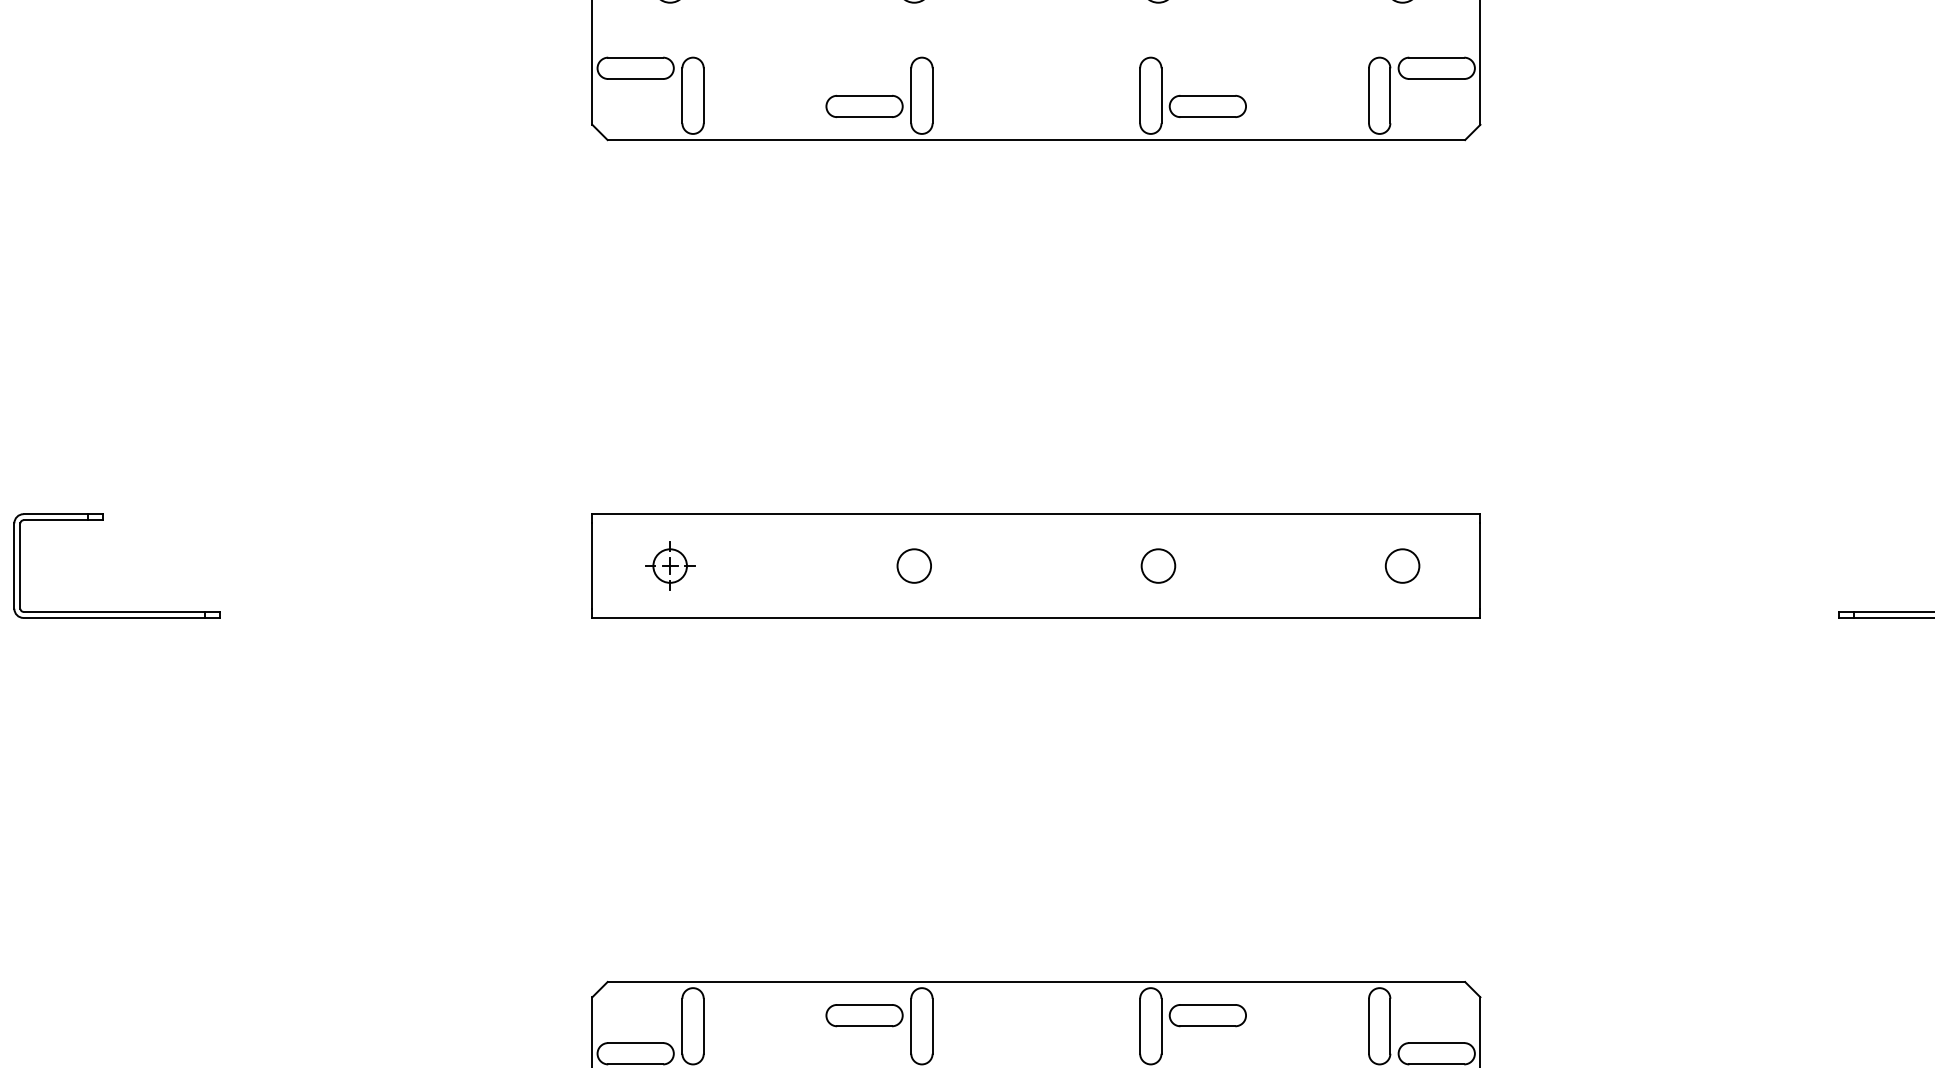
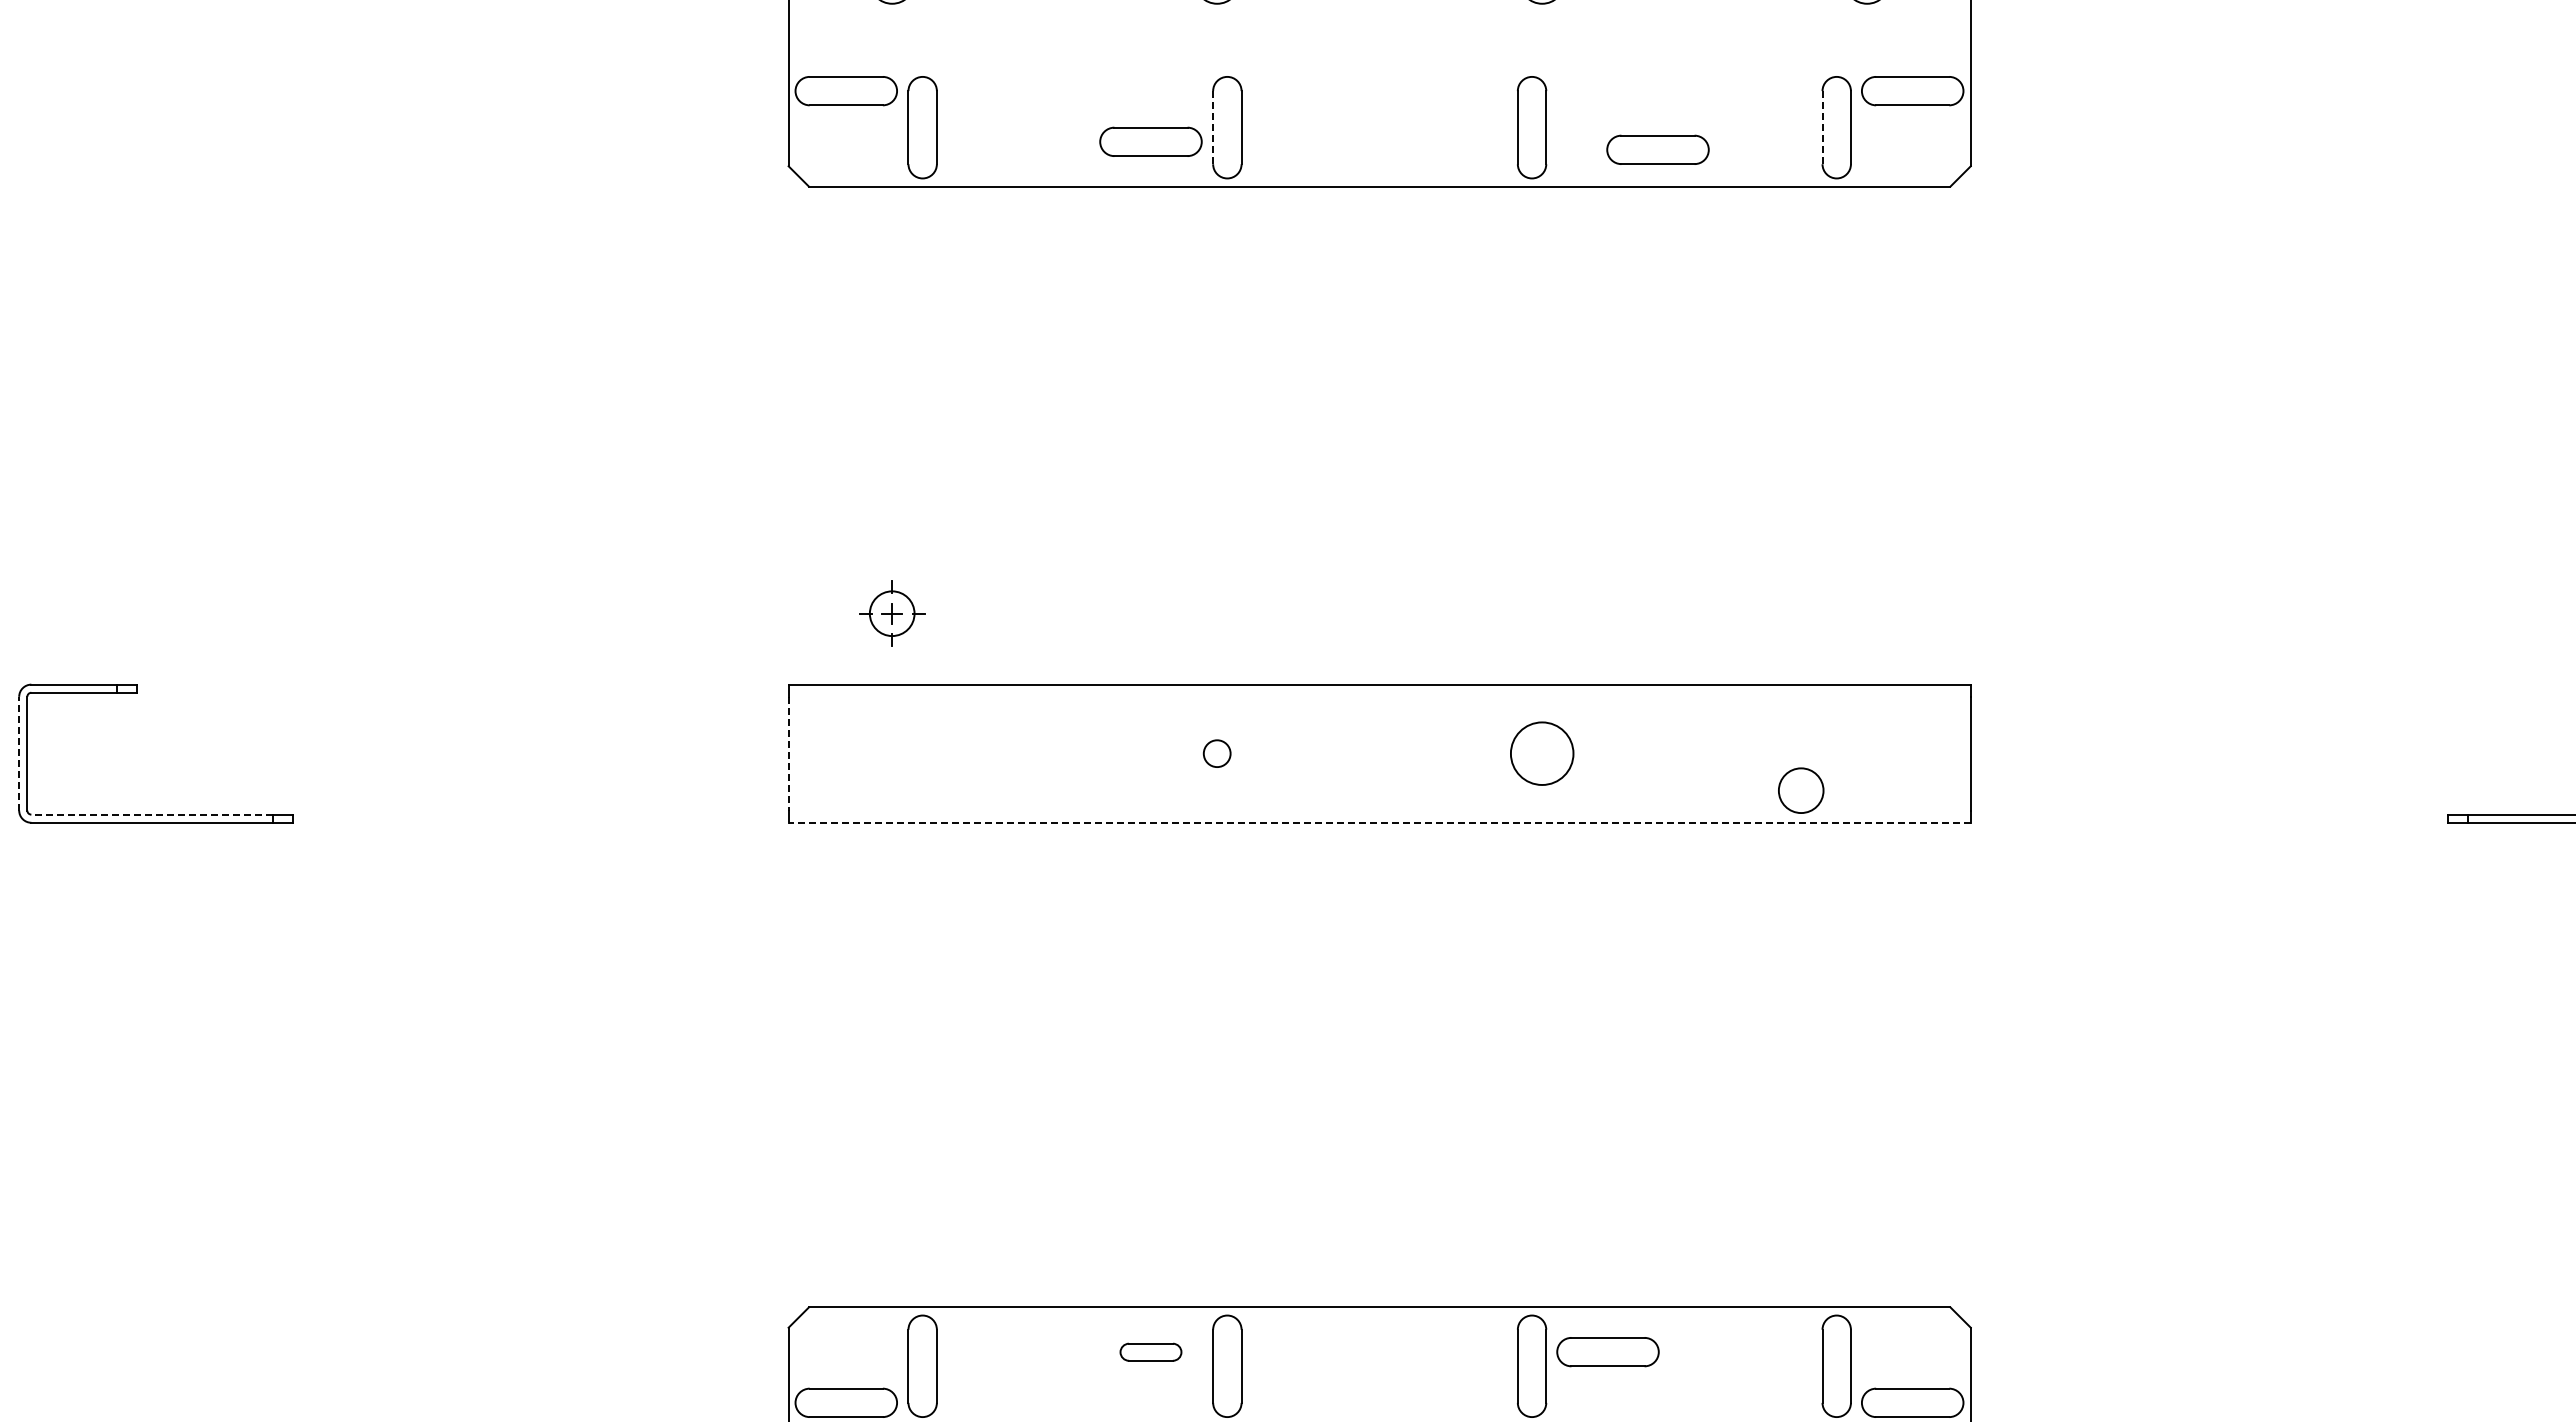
line: (911, 95) -> (1213, 127), solid -> dashed
line: (1369, 95) -> (1822, 127), solid -> dashed
part: (1207, 106) -> (1657, 149), moved
line: (14, 565) -> (19, 753), solid -> dashed
line: (592, 565) -> (788, 753), solid -> dashed
part: (670, 565) -> (892, 613), moved
circle: (913, 565) -> (1216, 753), size x0.6
circle: (1157, 565) -> (1541, 753), size x1.4
circle: (1402, 565) -> (1801, 790), moved
line: (114, 611) -> (152, 814), solid -> dashed
line: (1036, 617) -> (1379, 822), solid -> dashed
part: (864, 1015) -> (1150, 1352), size x0.6

